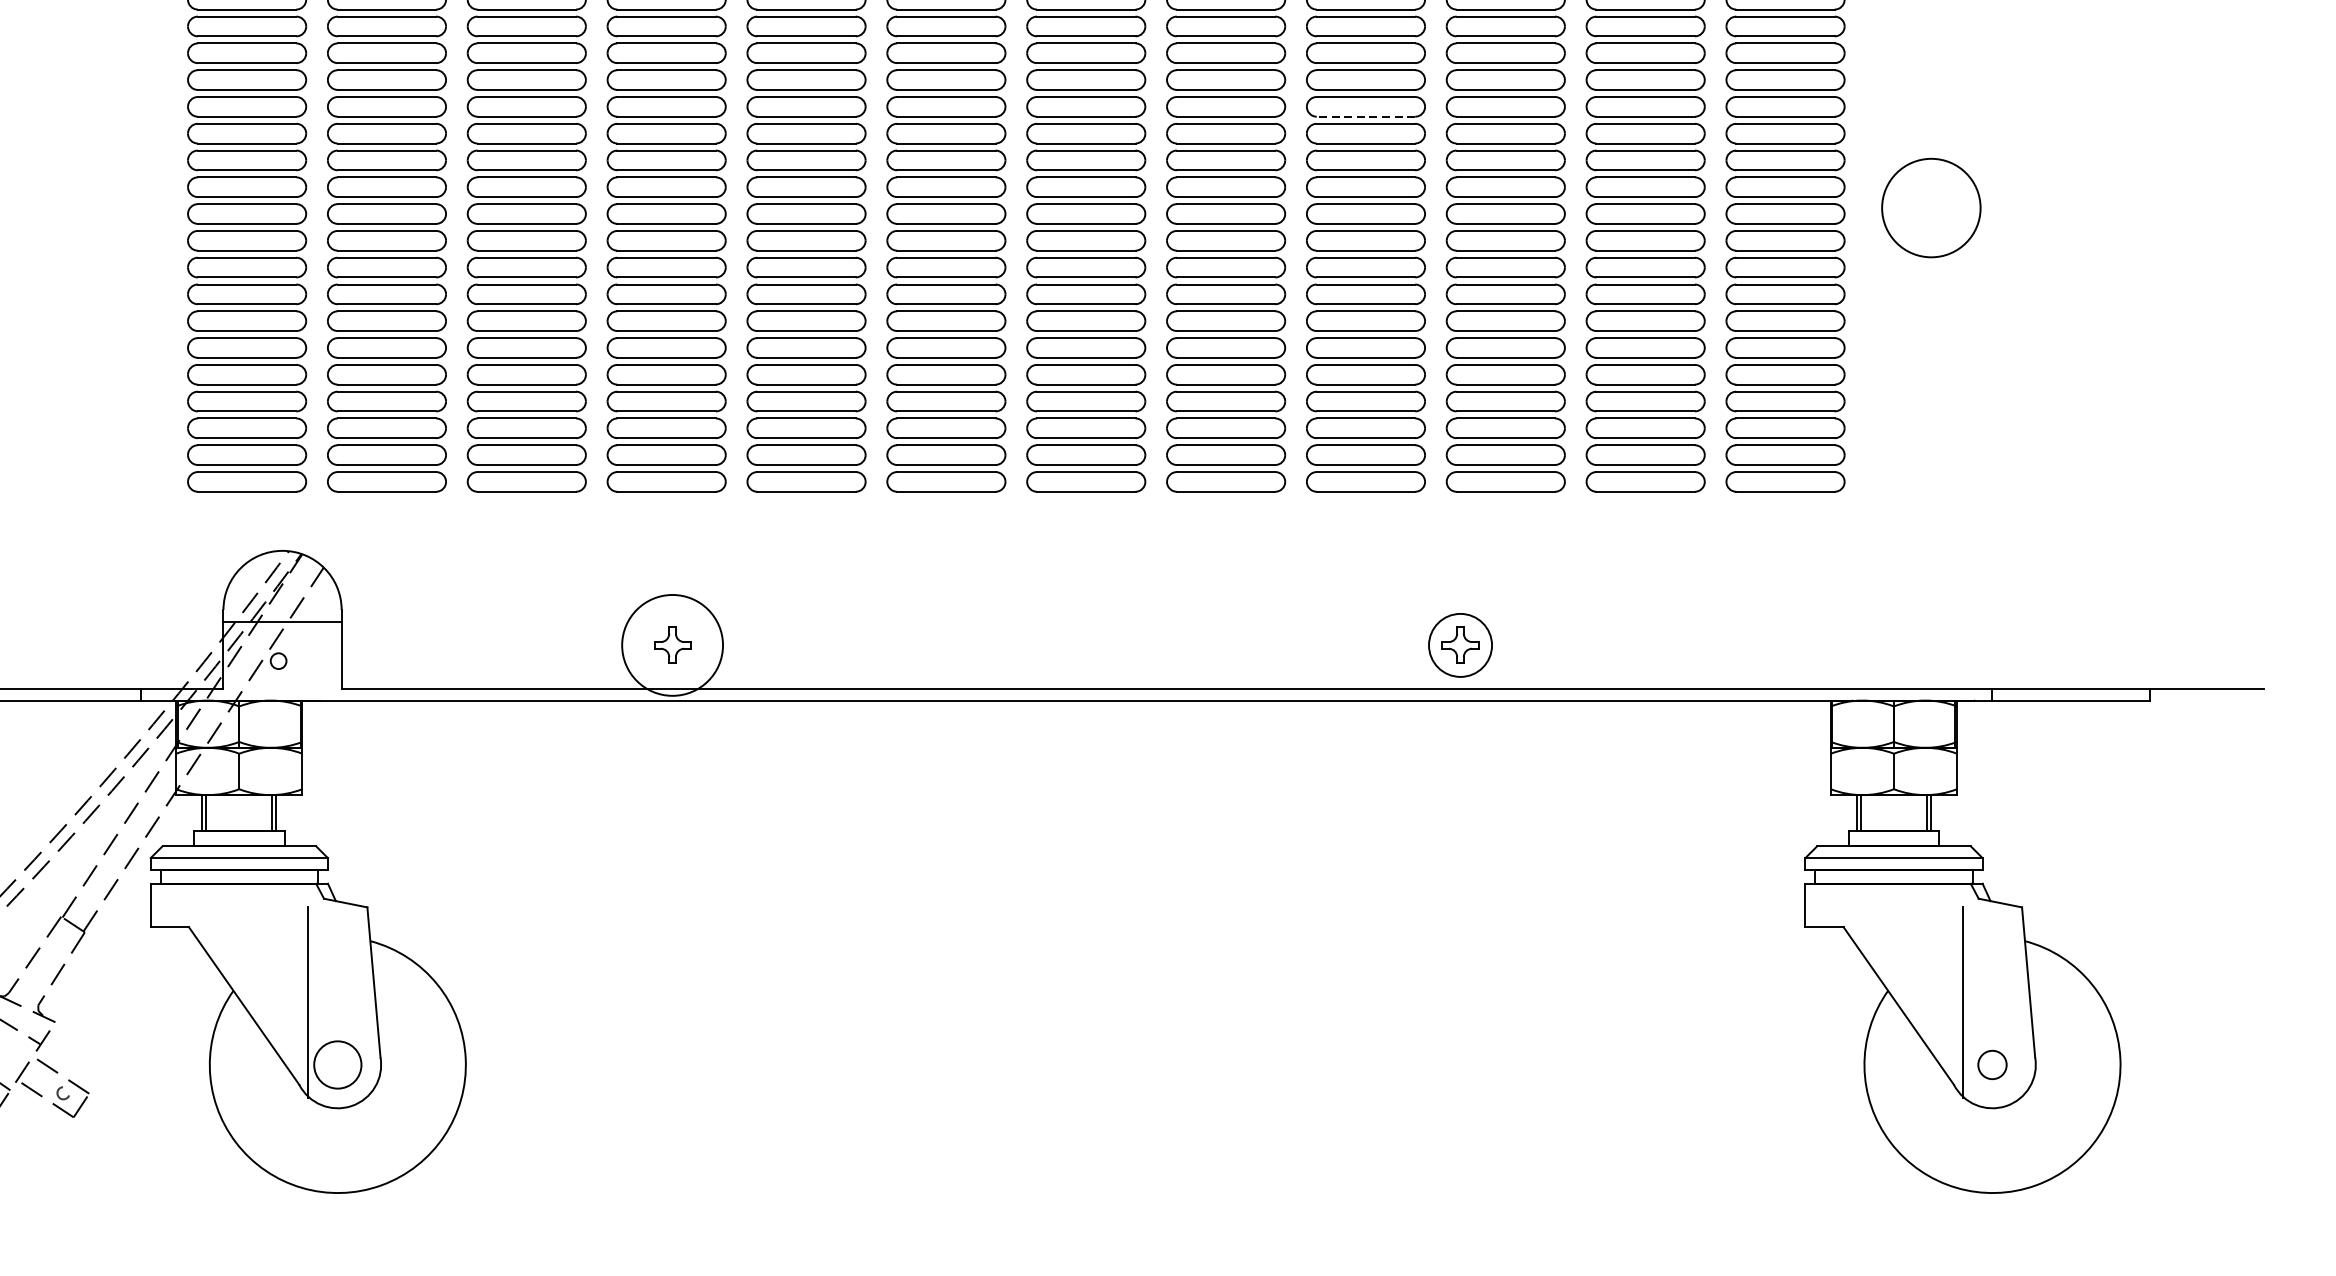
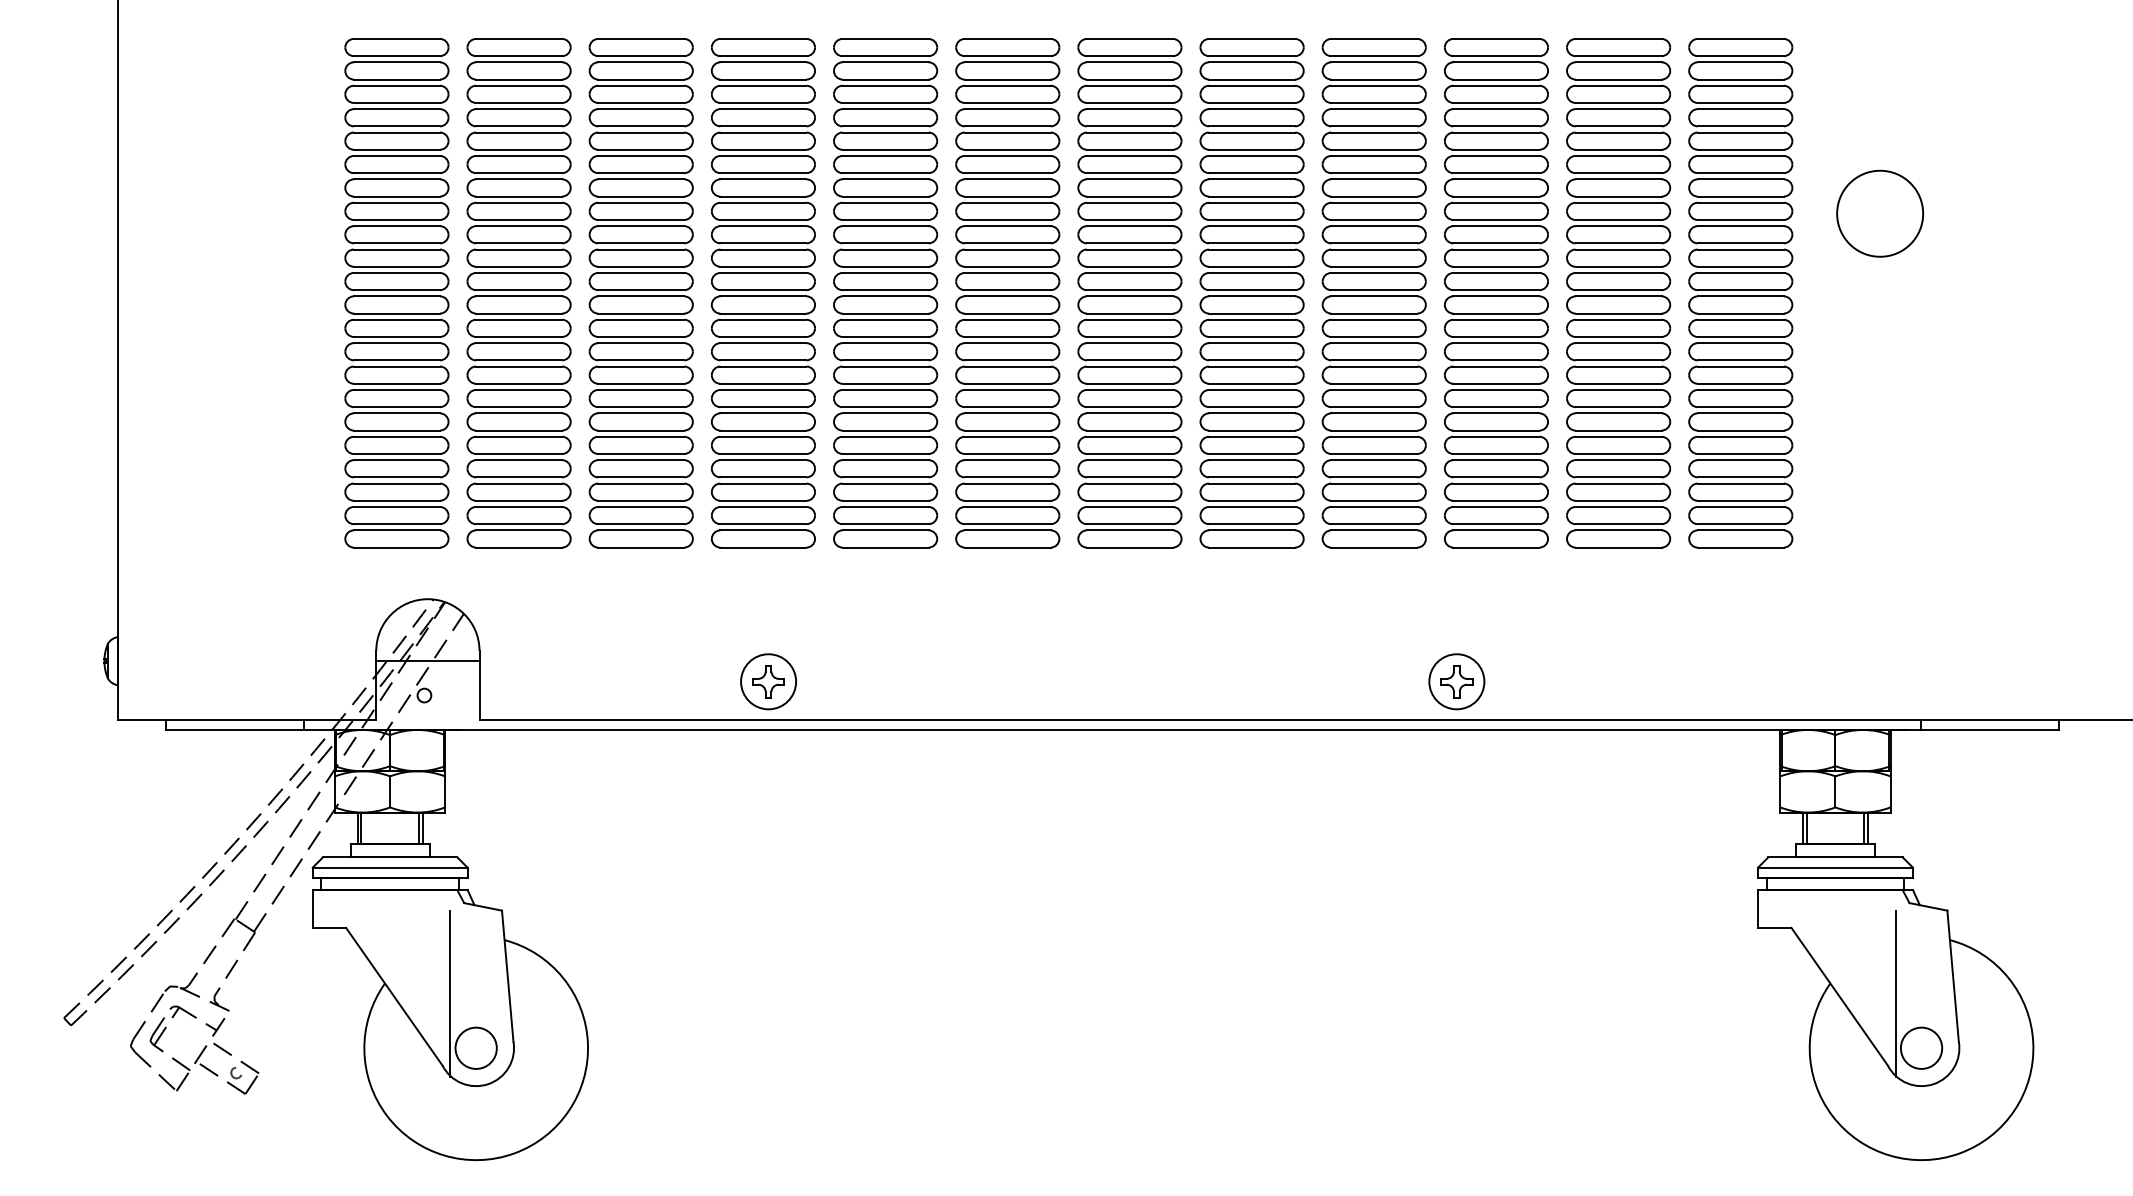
line: (1365, 116) -> (1373, 219), dashed -> solid
circle: (1931, 207) -> (1880, 213), moved
circle: (672, 645) -> (768, 681), size x0.62
circle: (1992, 1064) -> (1921, 1047), size x1.67

